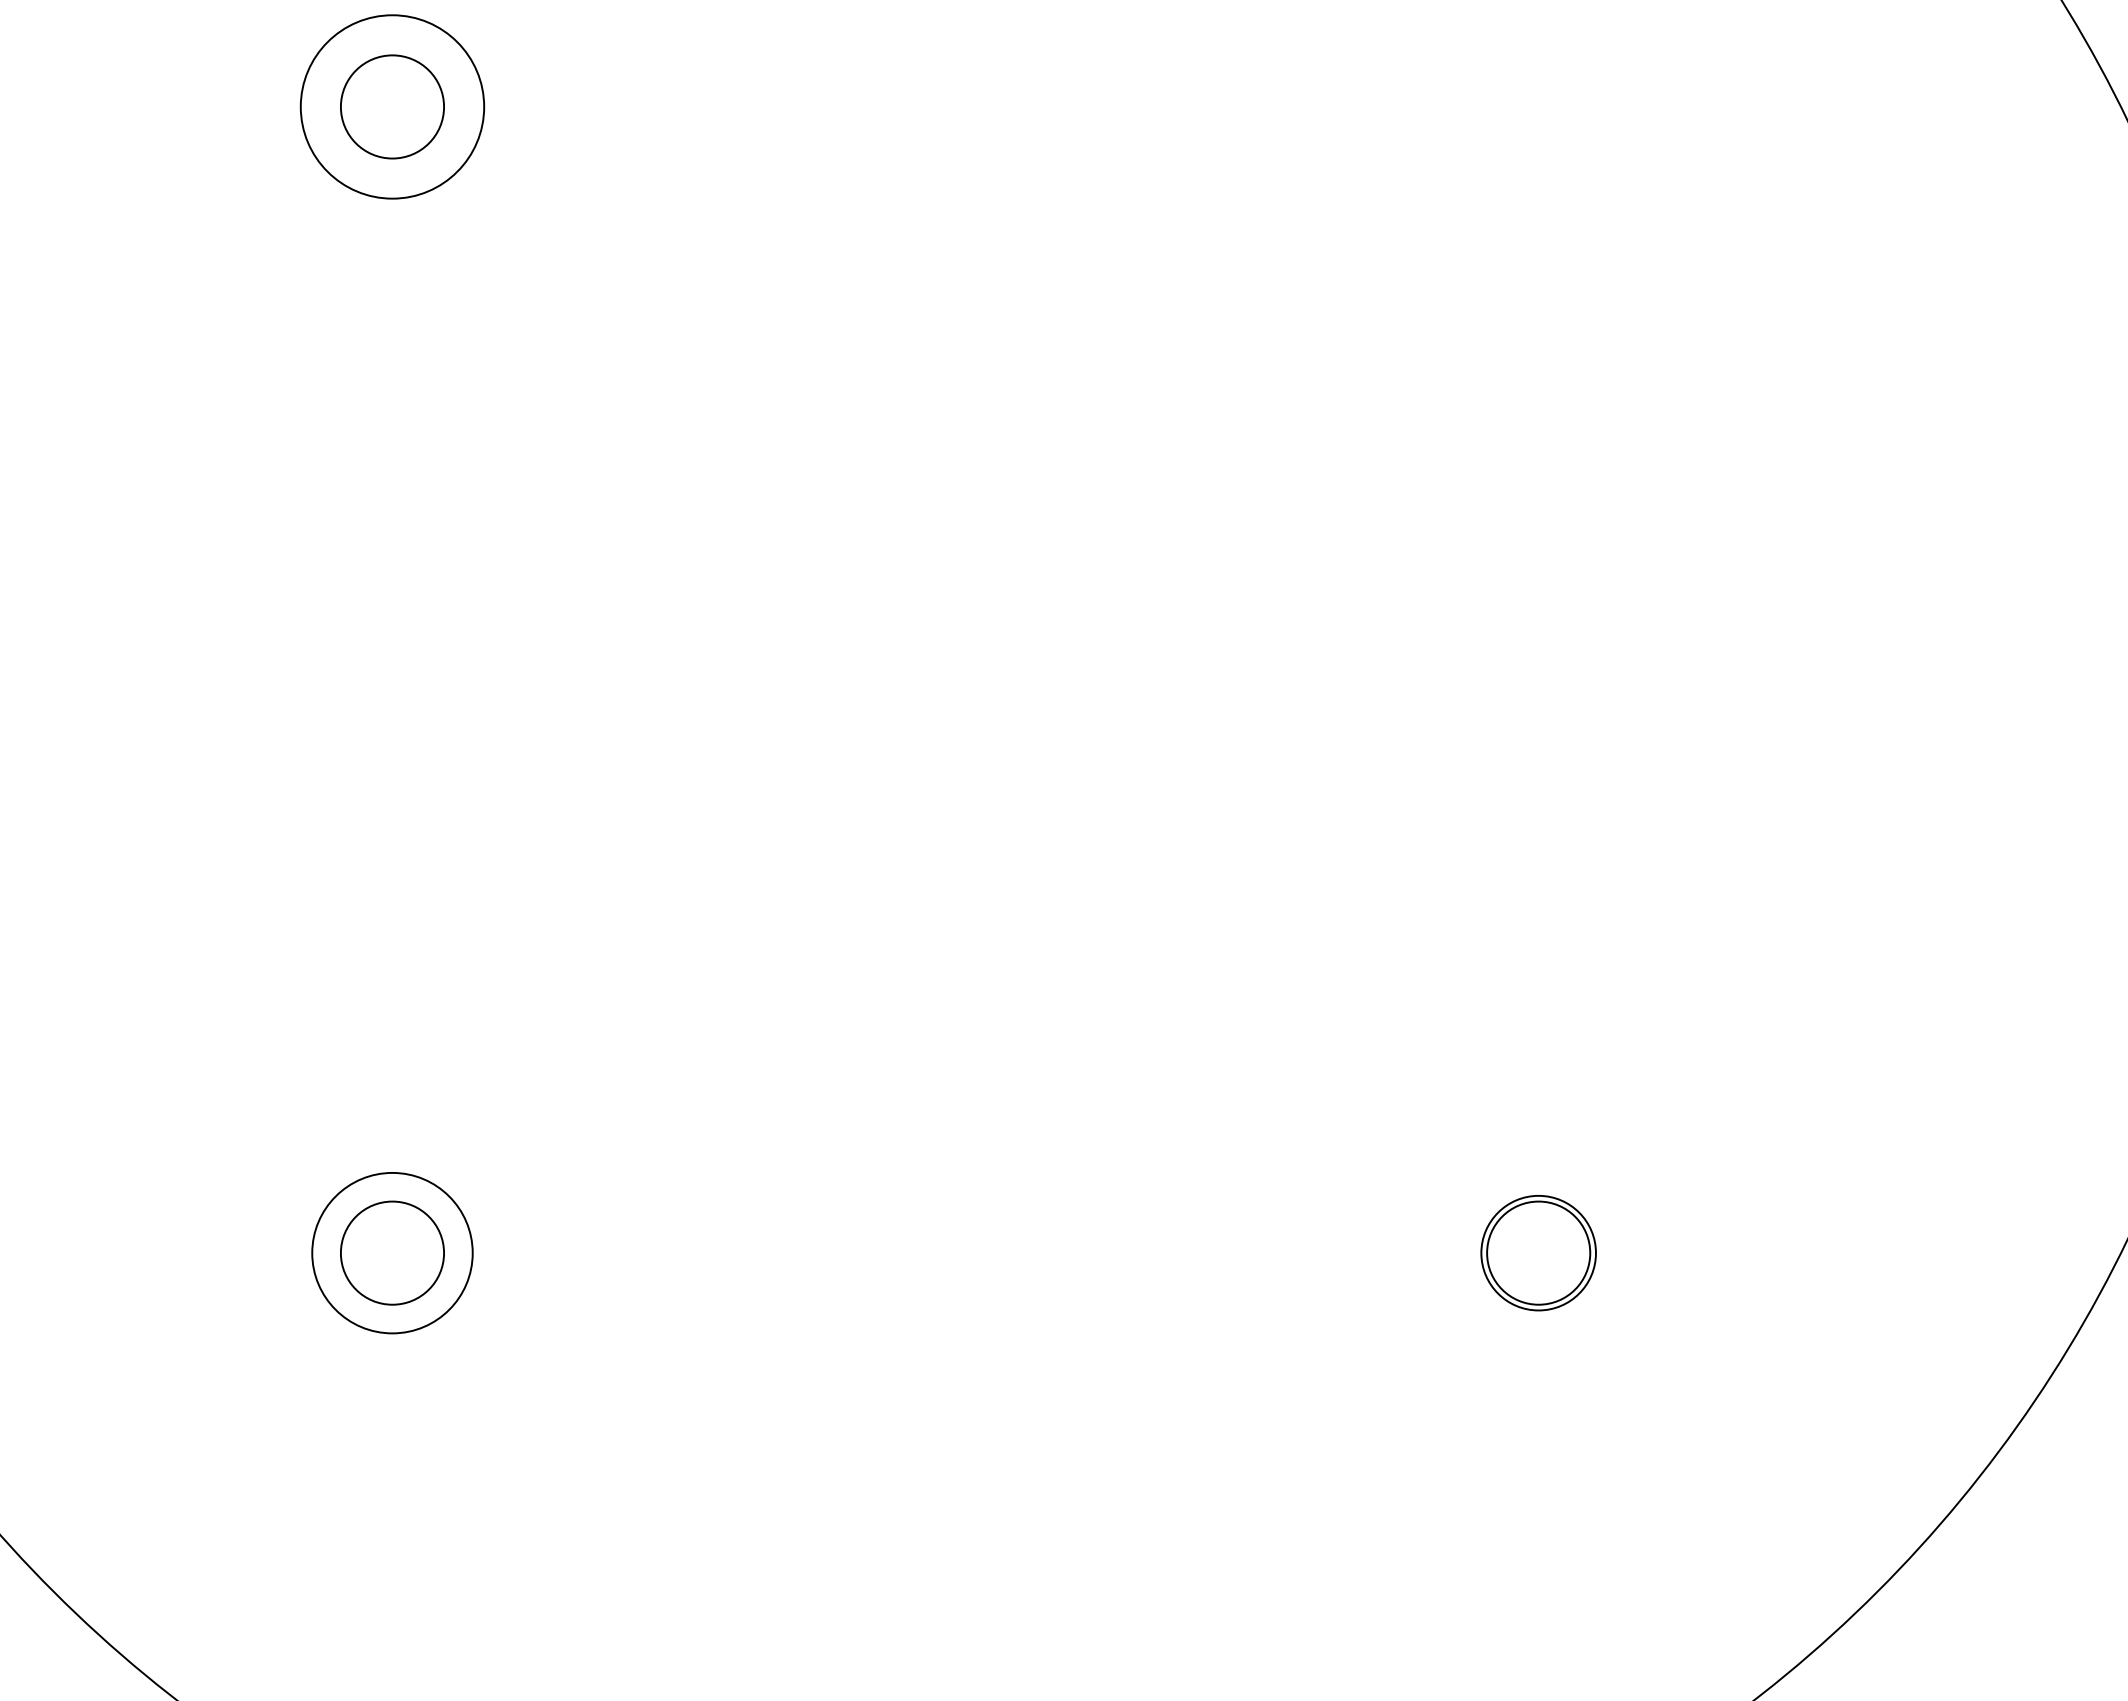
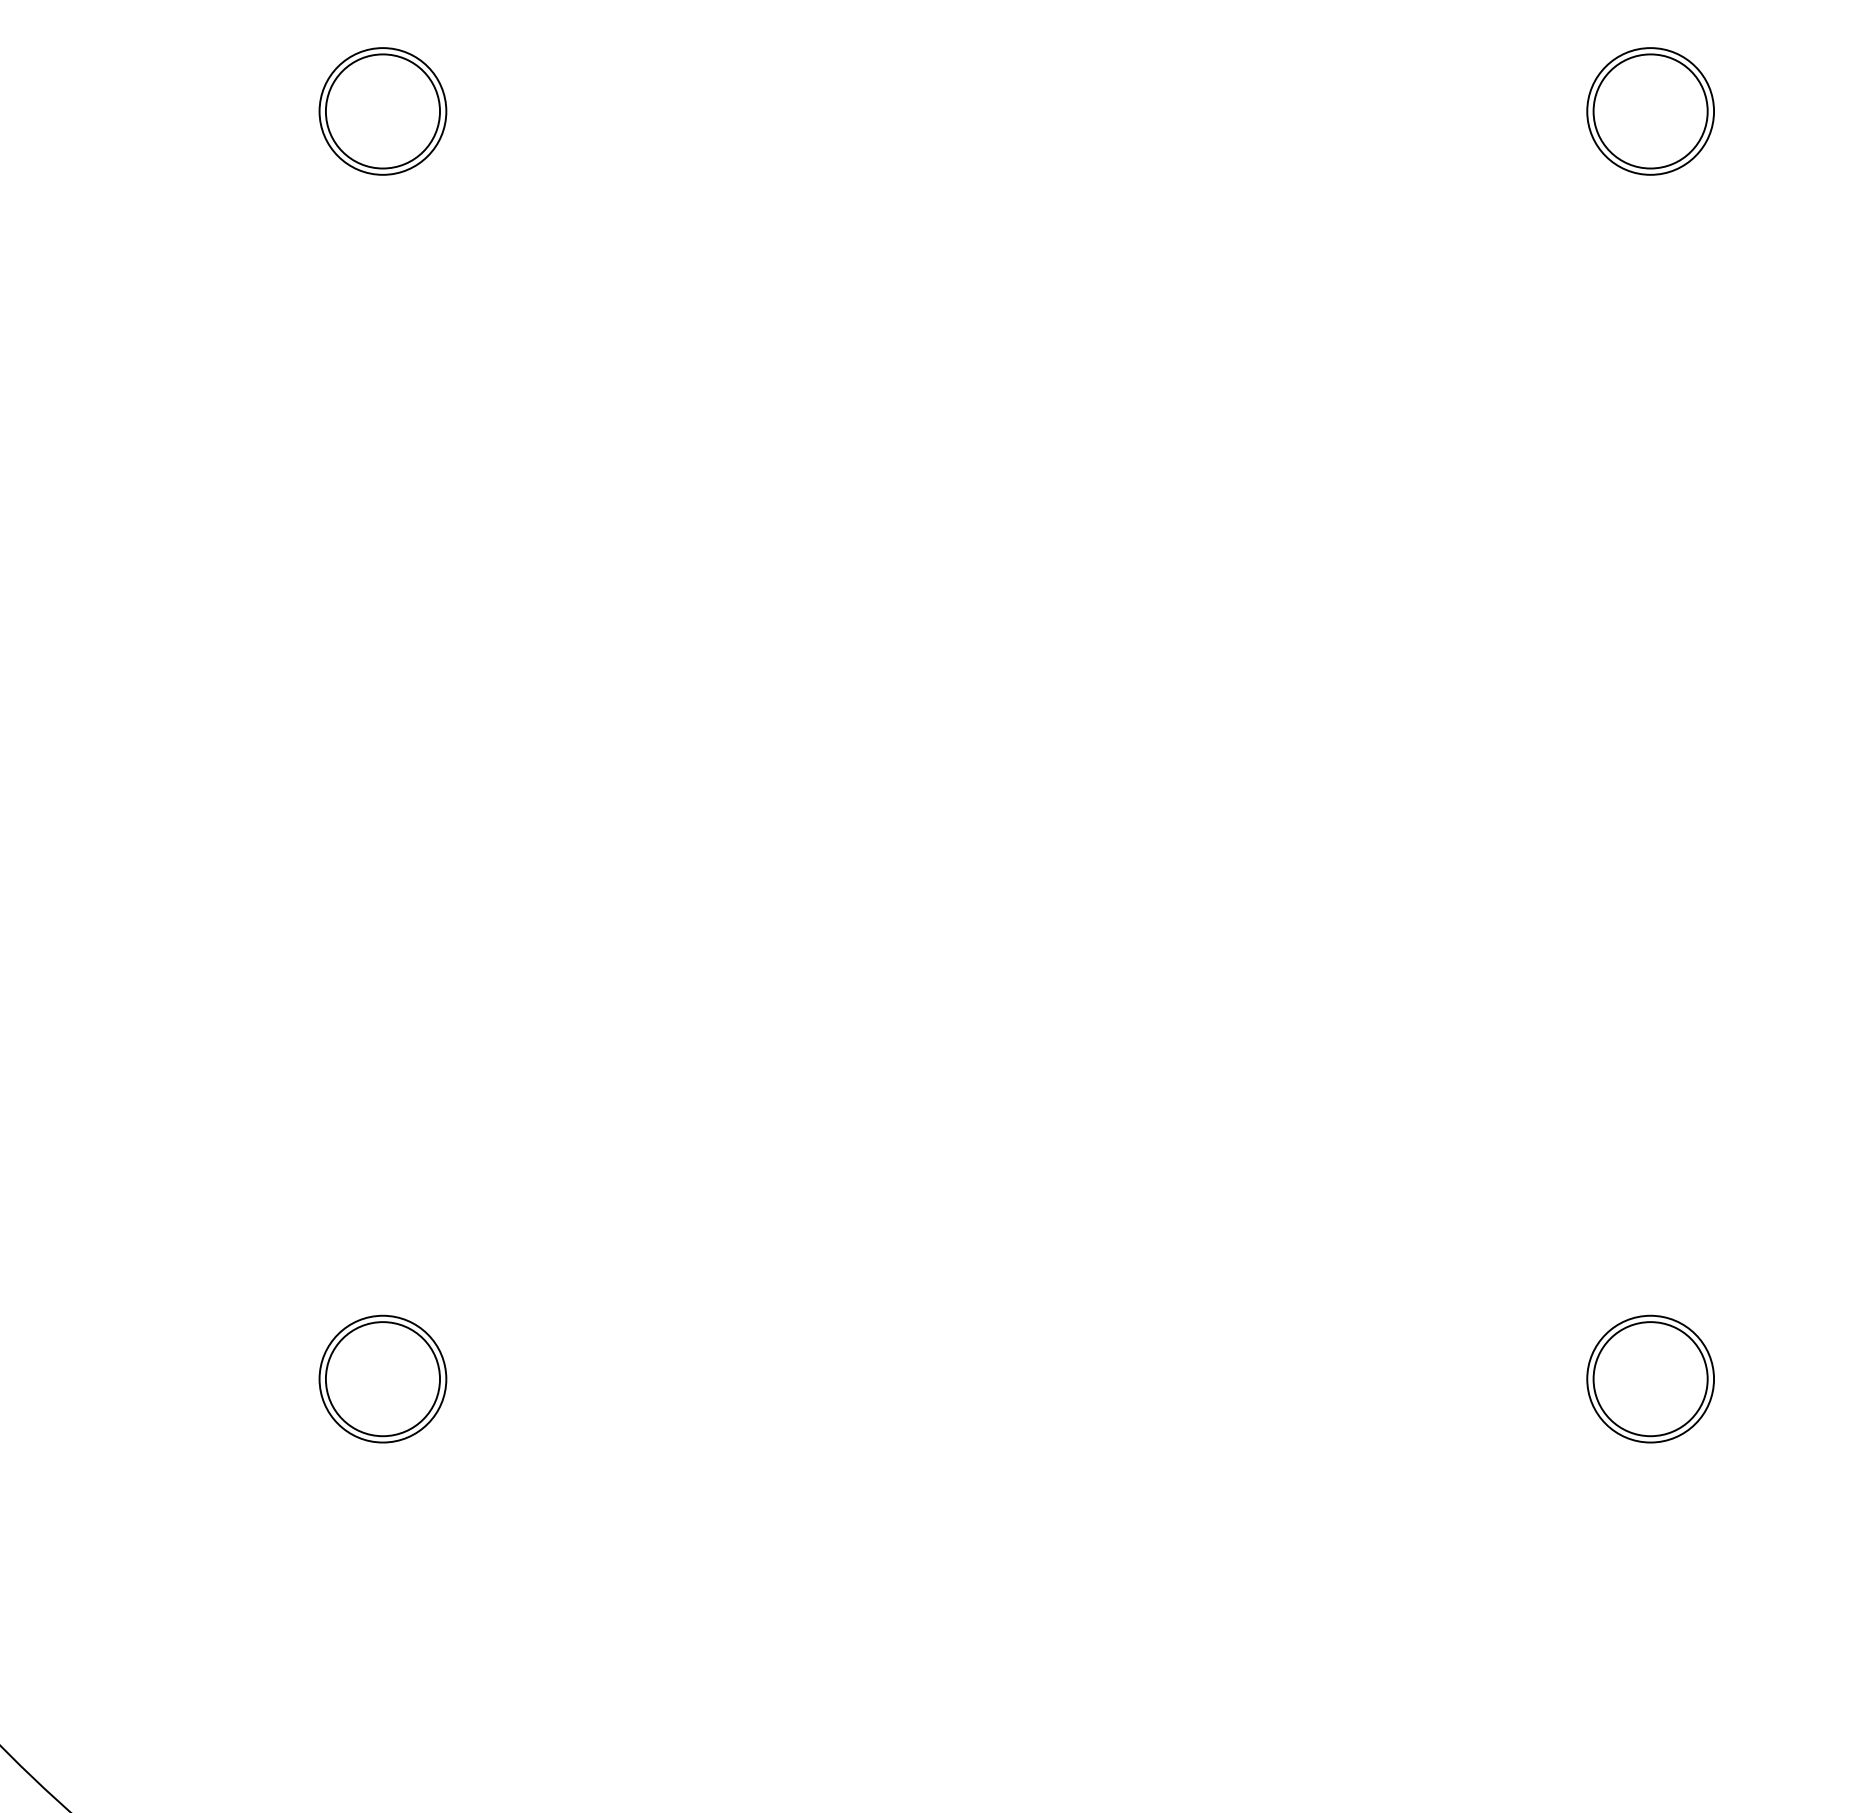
circle: (392, 106) -> (382, 110), size x0.62
part: (1538, 106) -> (1650, 110), added
circle: (392, 1252) -> (382, 1378), size x0.71

